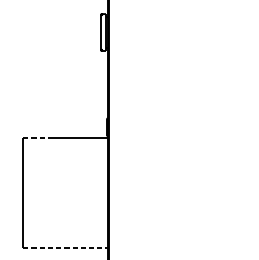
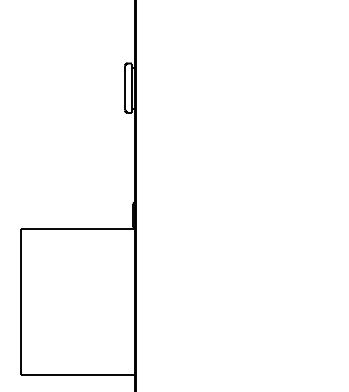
line: (35, 138) -> (38, 229), dashed -> solid
line: (65, 247) -> (77, 375), dashed -> solid

